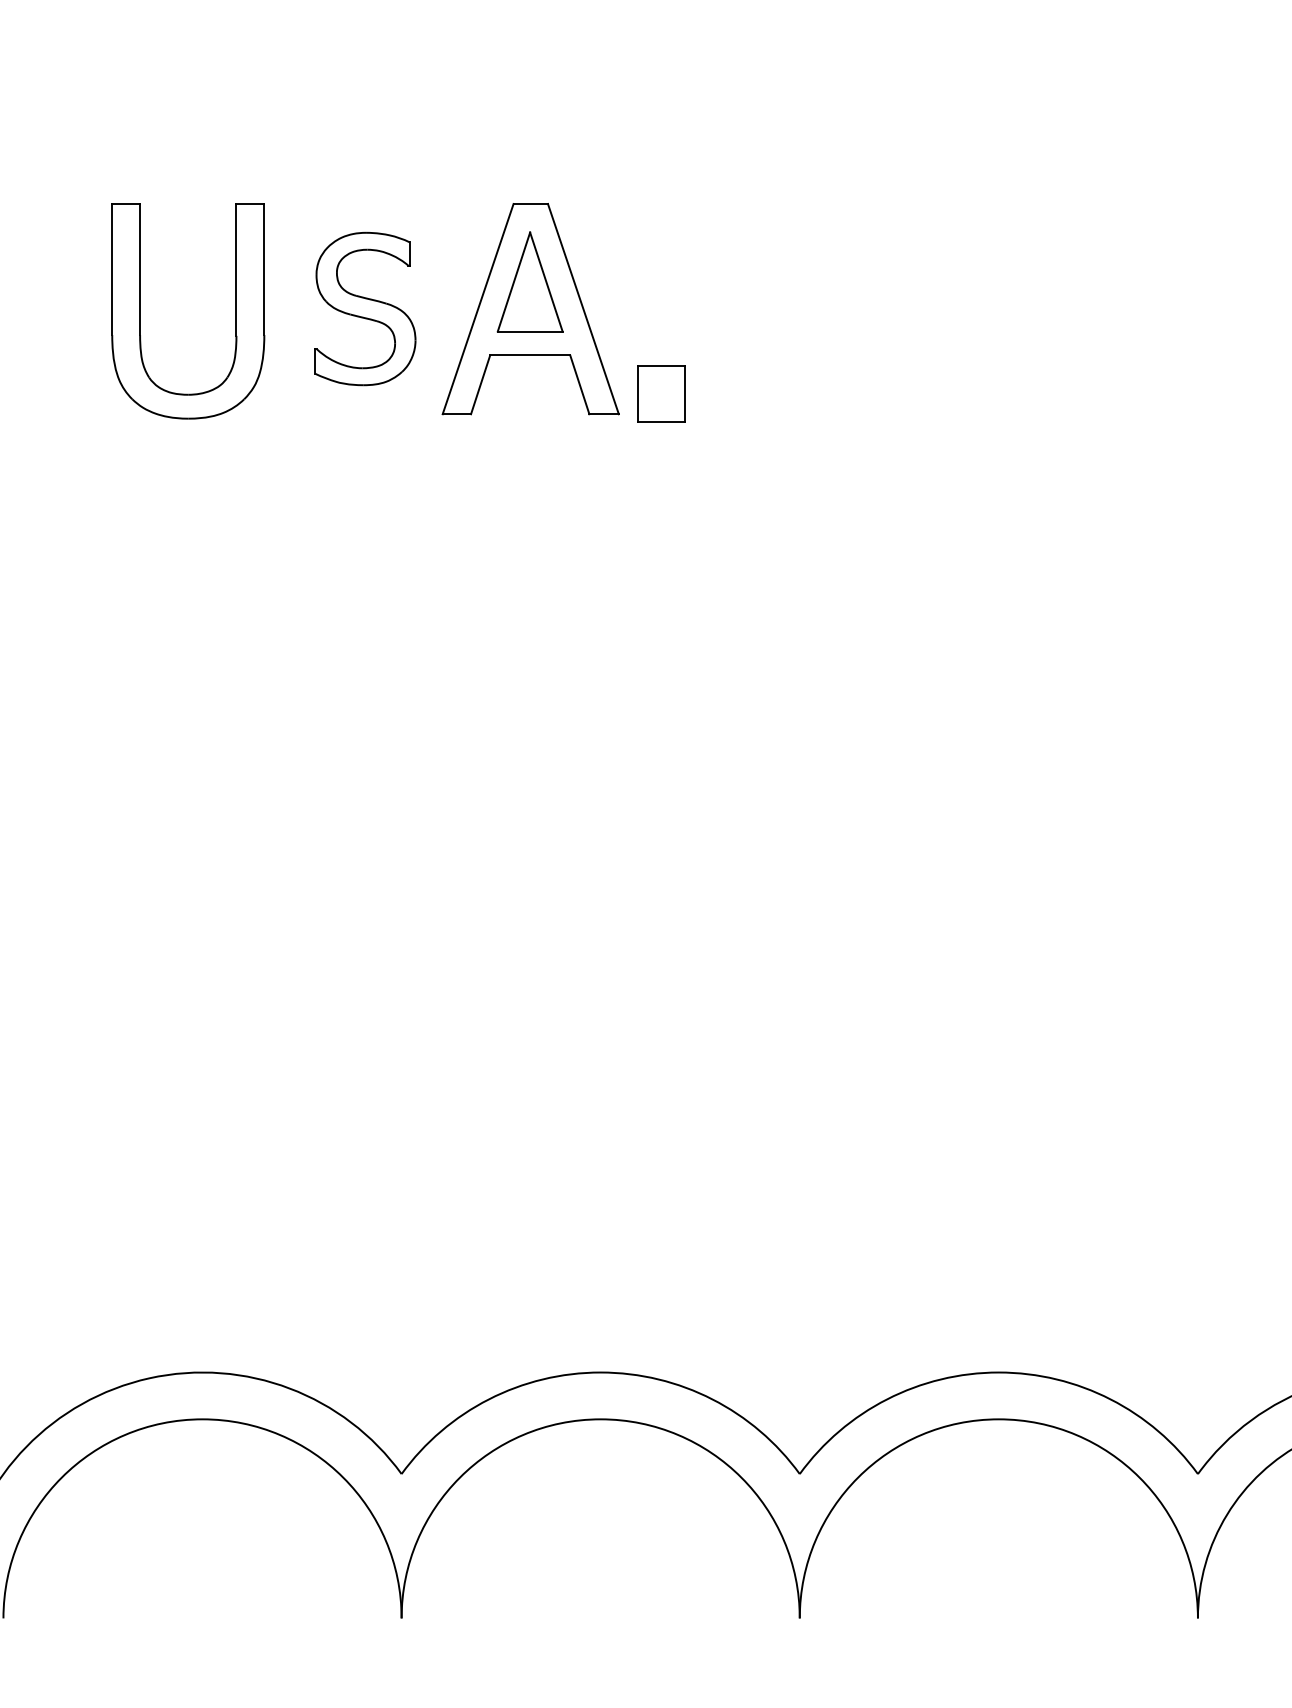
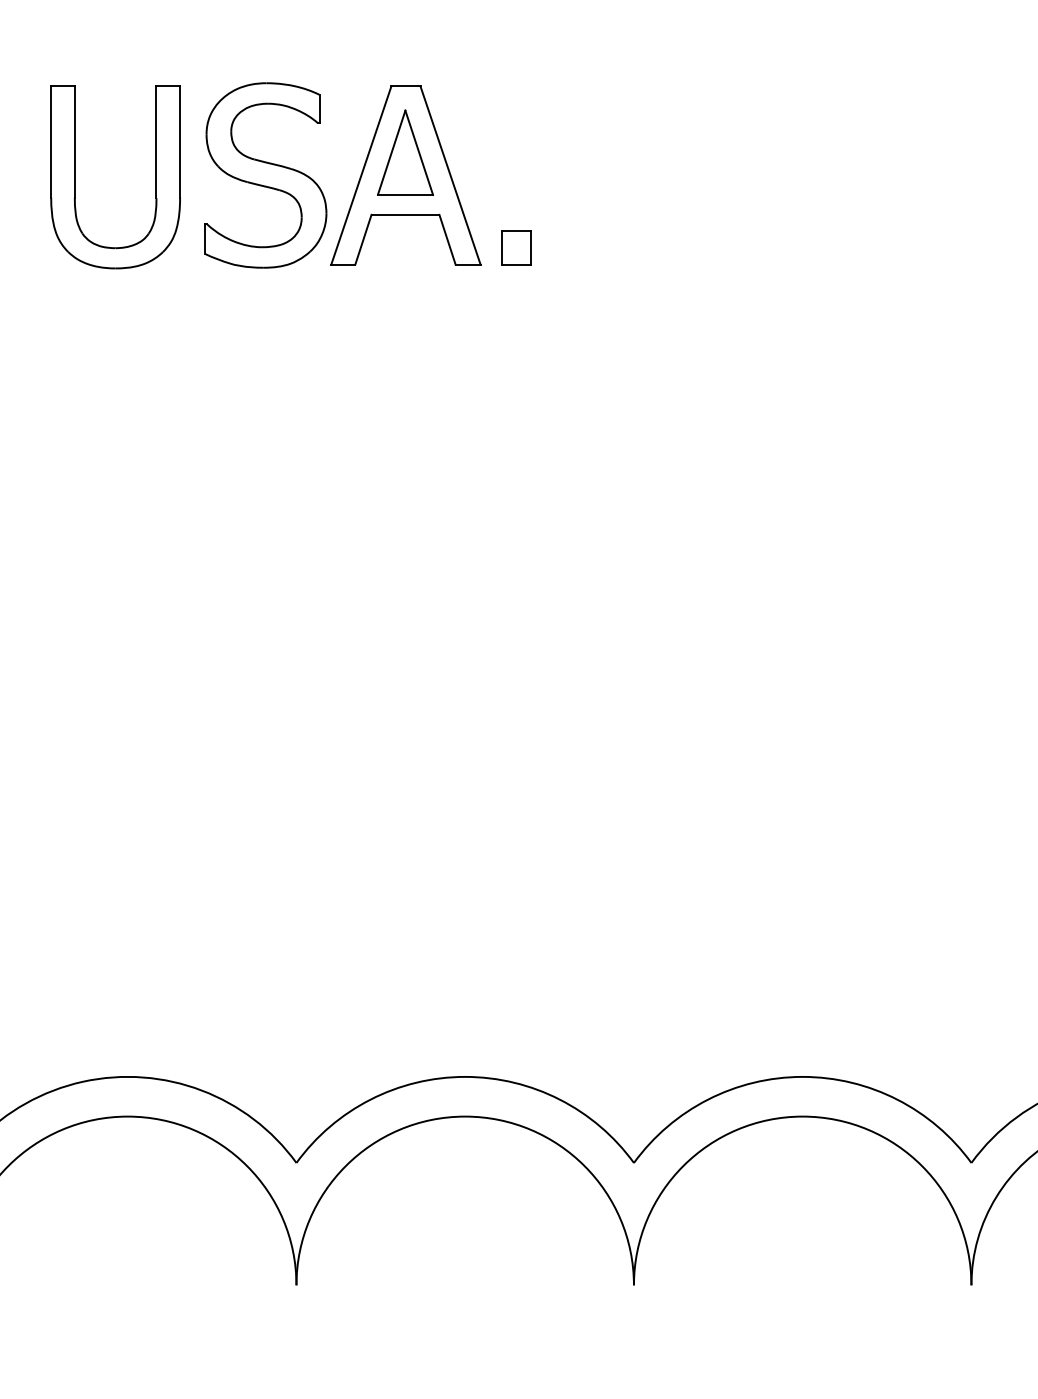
part: (365, 308) -> (265, 175), size x1.43
part: (660, 393) -> (515, 247), size x0.71

